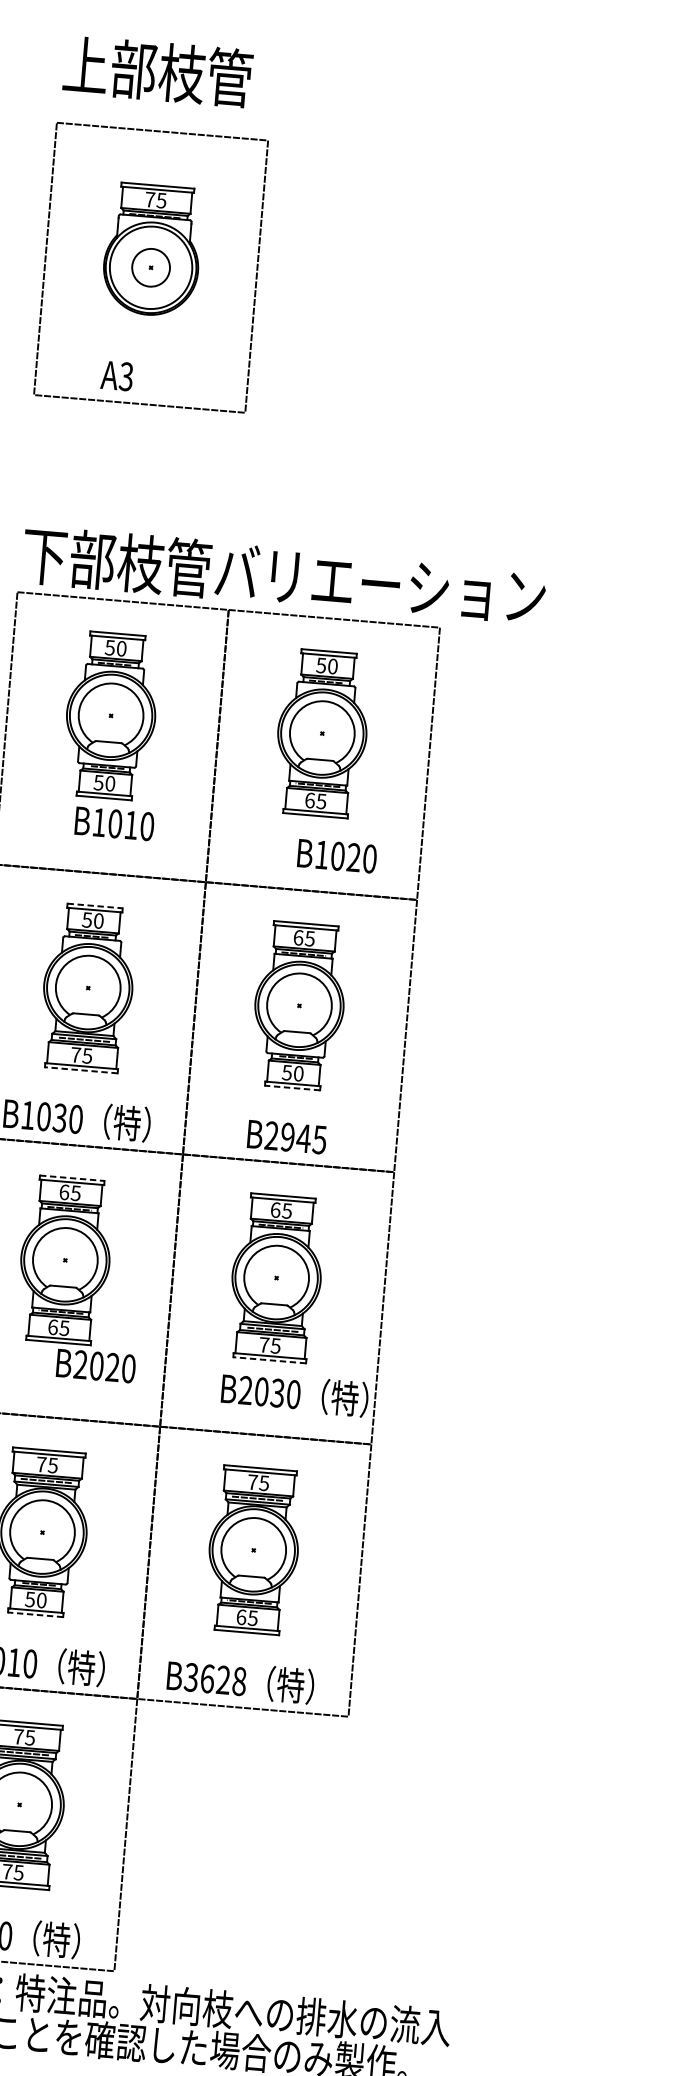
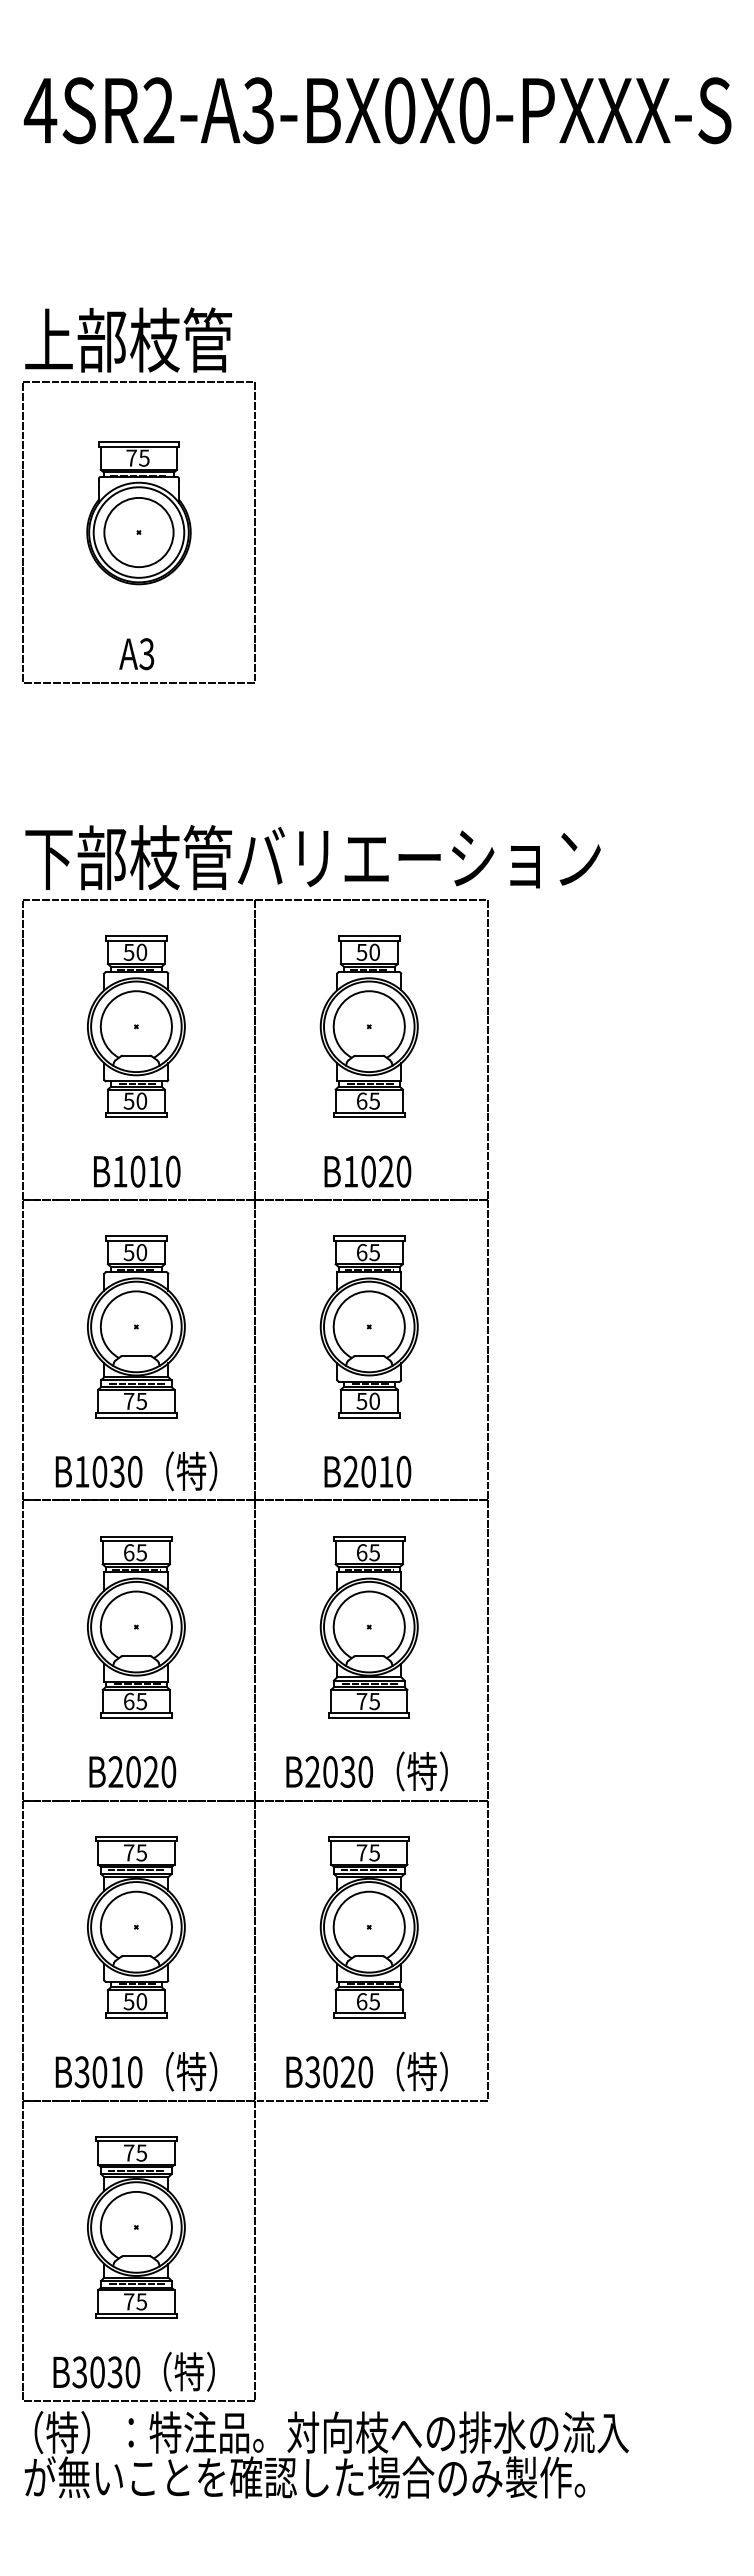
text: (158, 71) -> (128, 339), moved
circle: (150, 267) -> (138, 532), size x1.67
text: (116, 376) -> (136, 654), moved
text: (114, 823) -> (137, 1171), moved
text: (336, 856) -> (367, 1171), moved
line: (95, 906) -> (136, 1236), dashed -> solid
line: (80, 1070) -> (135, 1417), dashed -> solid
line: (291, 1087) -> (368, 1417), dashed -> solid
text: (304, 1138) -> (386, 1471), B2945 -> B2010
line: (72, 1178) -> (136, 1536), dashed -> solid
line: (269, 1360) -> (368, 1717), dashed -> solid
text: (95, 1366) -> (132, 1772), moved
text: (294, 1394) -> (366, 1771), moved
line: (34, 1614) -> (135, 2017), dashed -> solid
text: (223, 1680) -> (348, 2072), B3628 -> B3020

